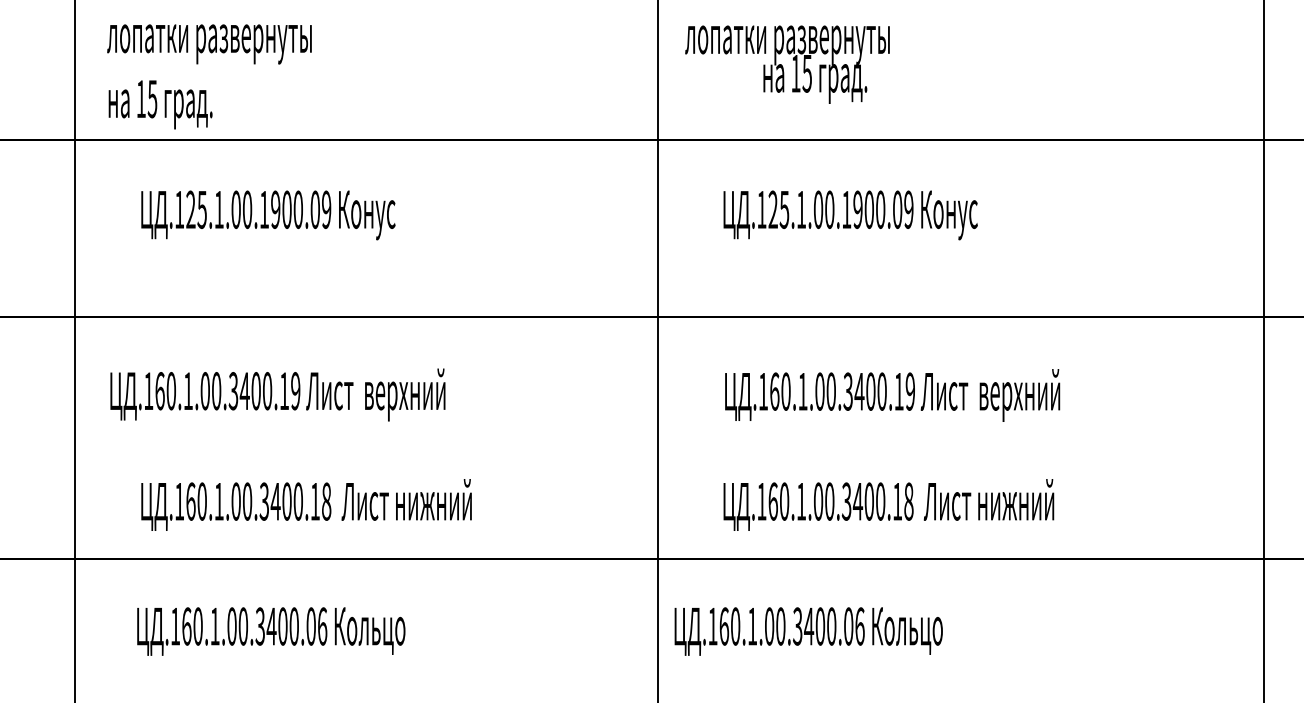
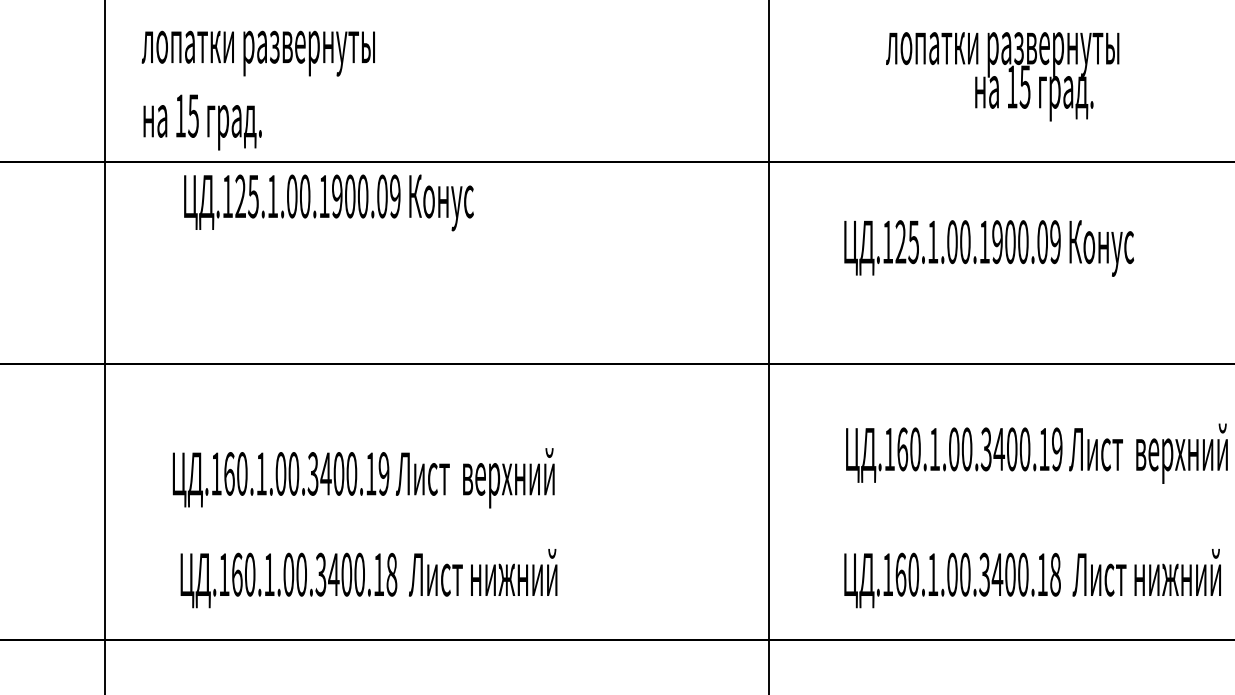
text: (787, 64) -> (1002, 76), moved
text: (268, 215) -> (329, 203), moved
text: (277, 394) -> (363, 477), moved

